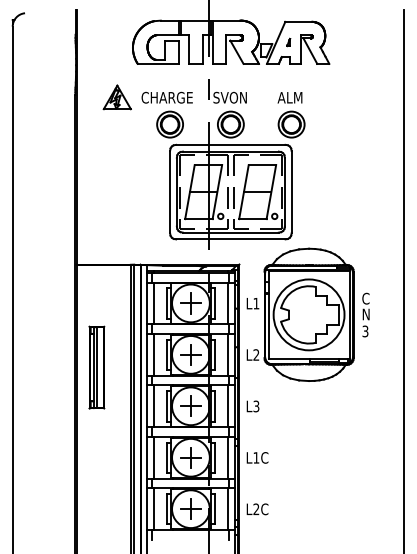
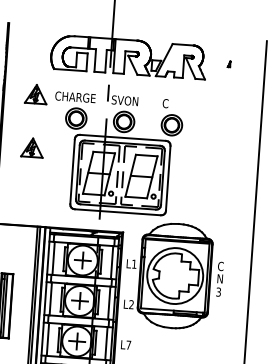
part: (288, 42) -> (229, 64), moved
text: (289, 97) -> (171, 103), ALM -> C
part: (116, 165) -> (31, 147), added
text: (256, 406) -> (128, 345), L3 -> L7

